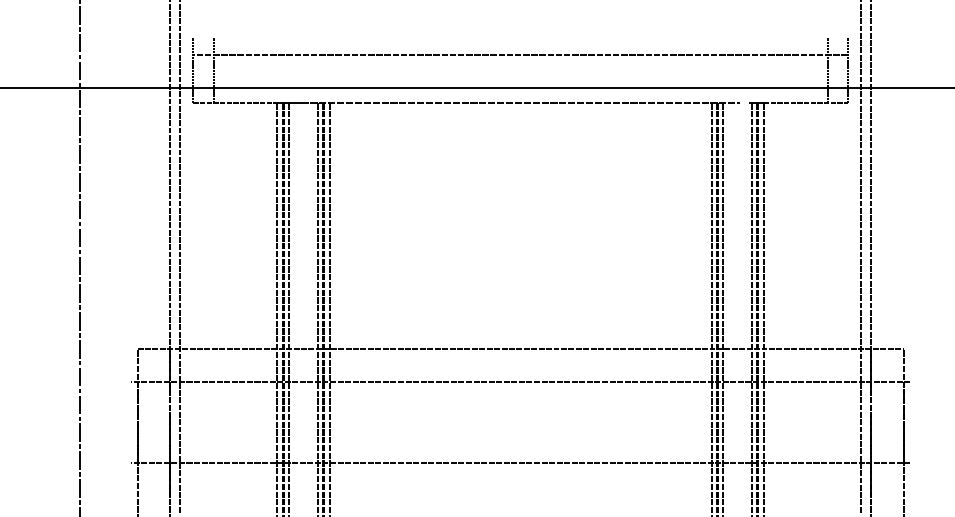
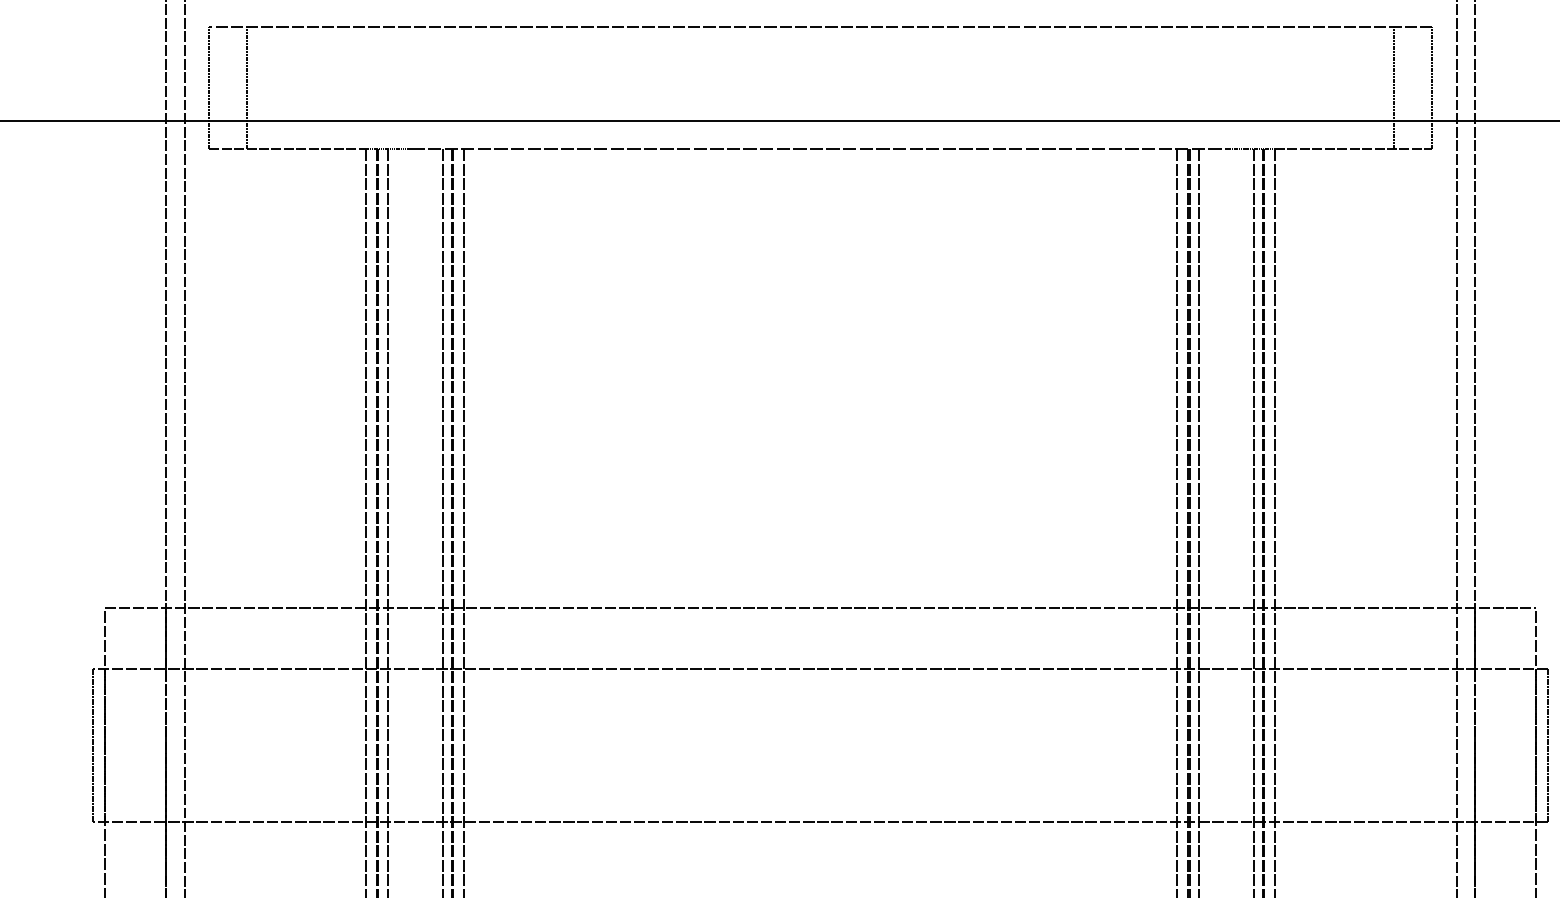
line: (520, 54) -> (820, 26), moved
line: (131, 422) -> (93, 745), added
line: (910, 422) -> (1548, 745), added

